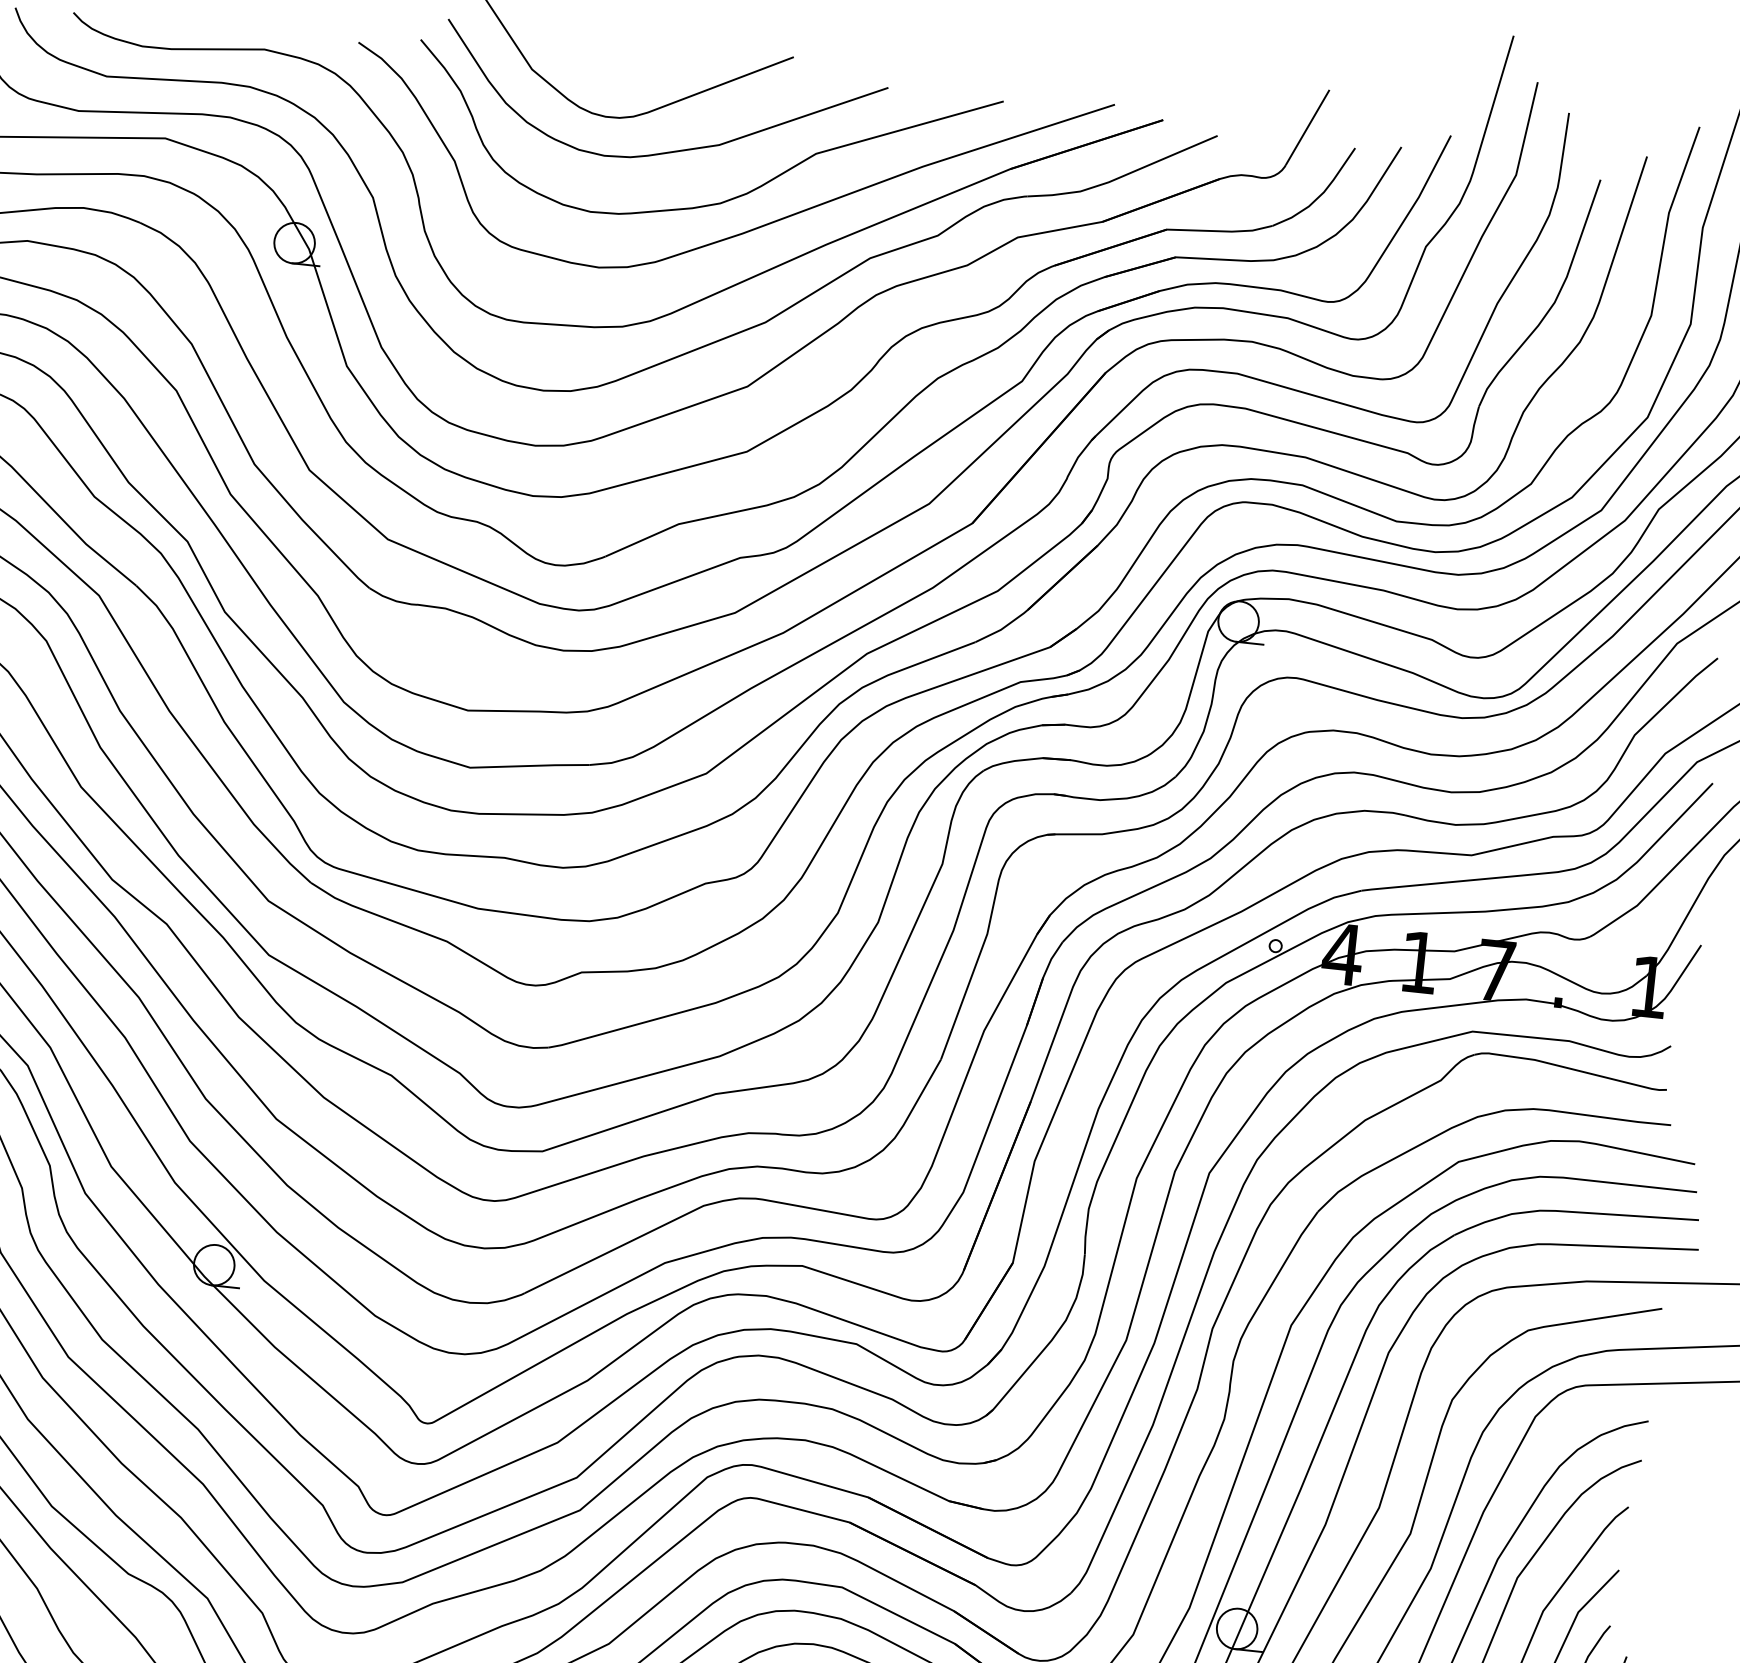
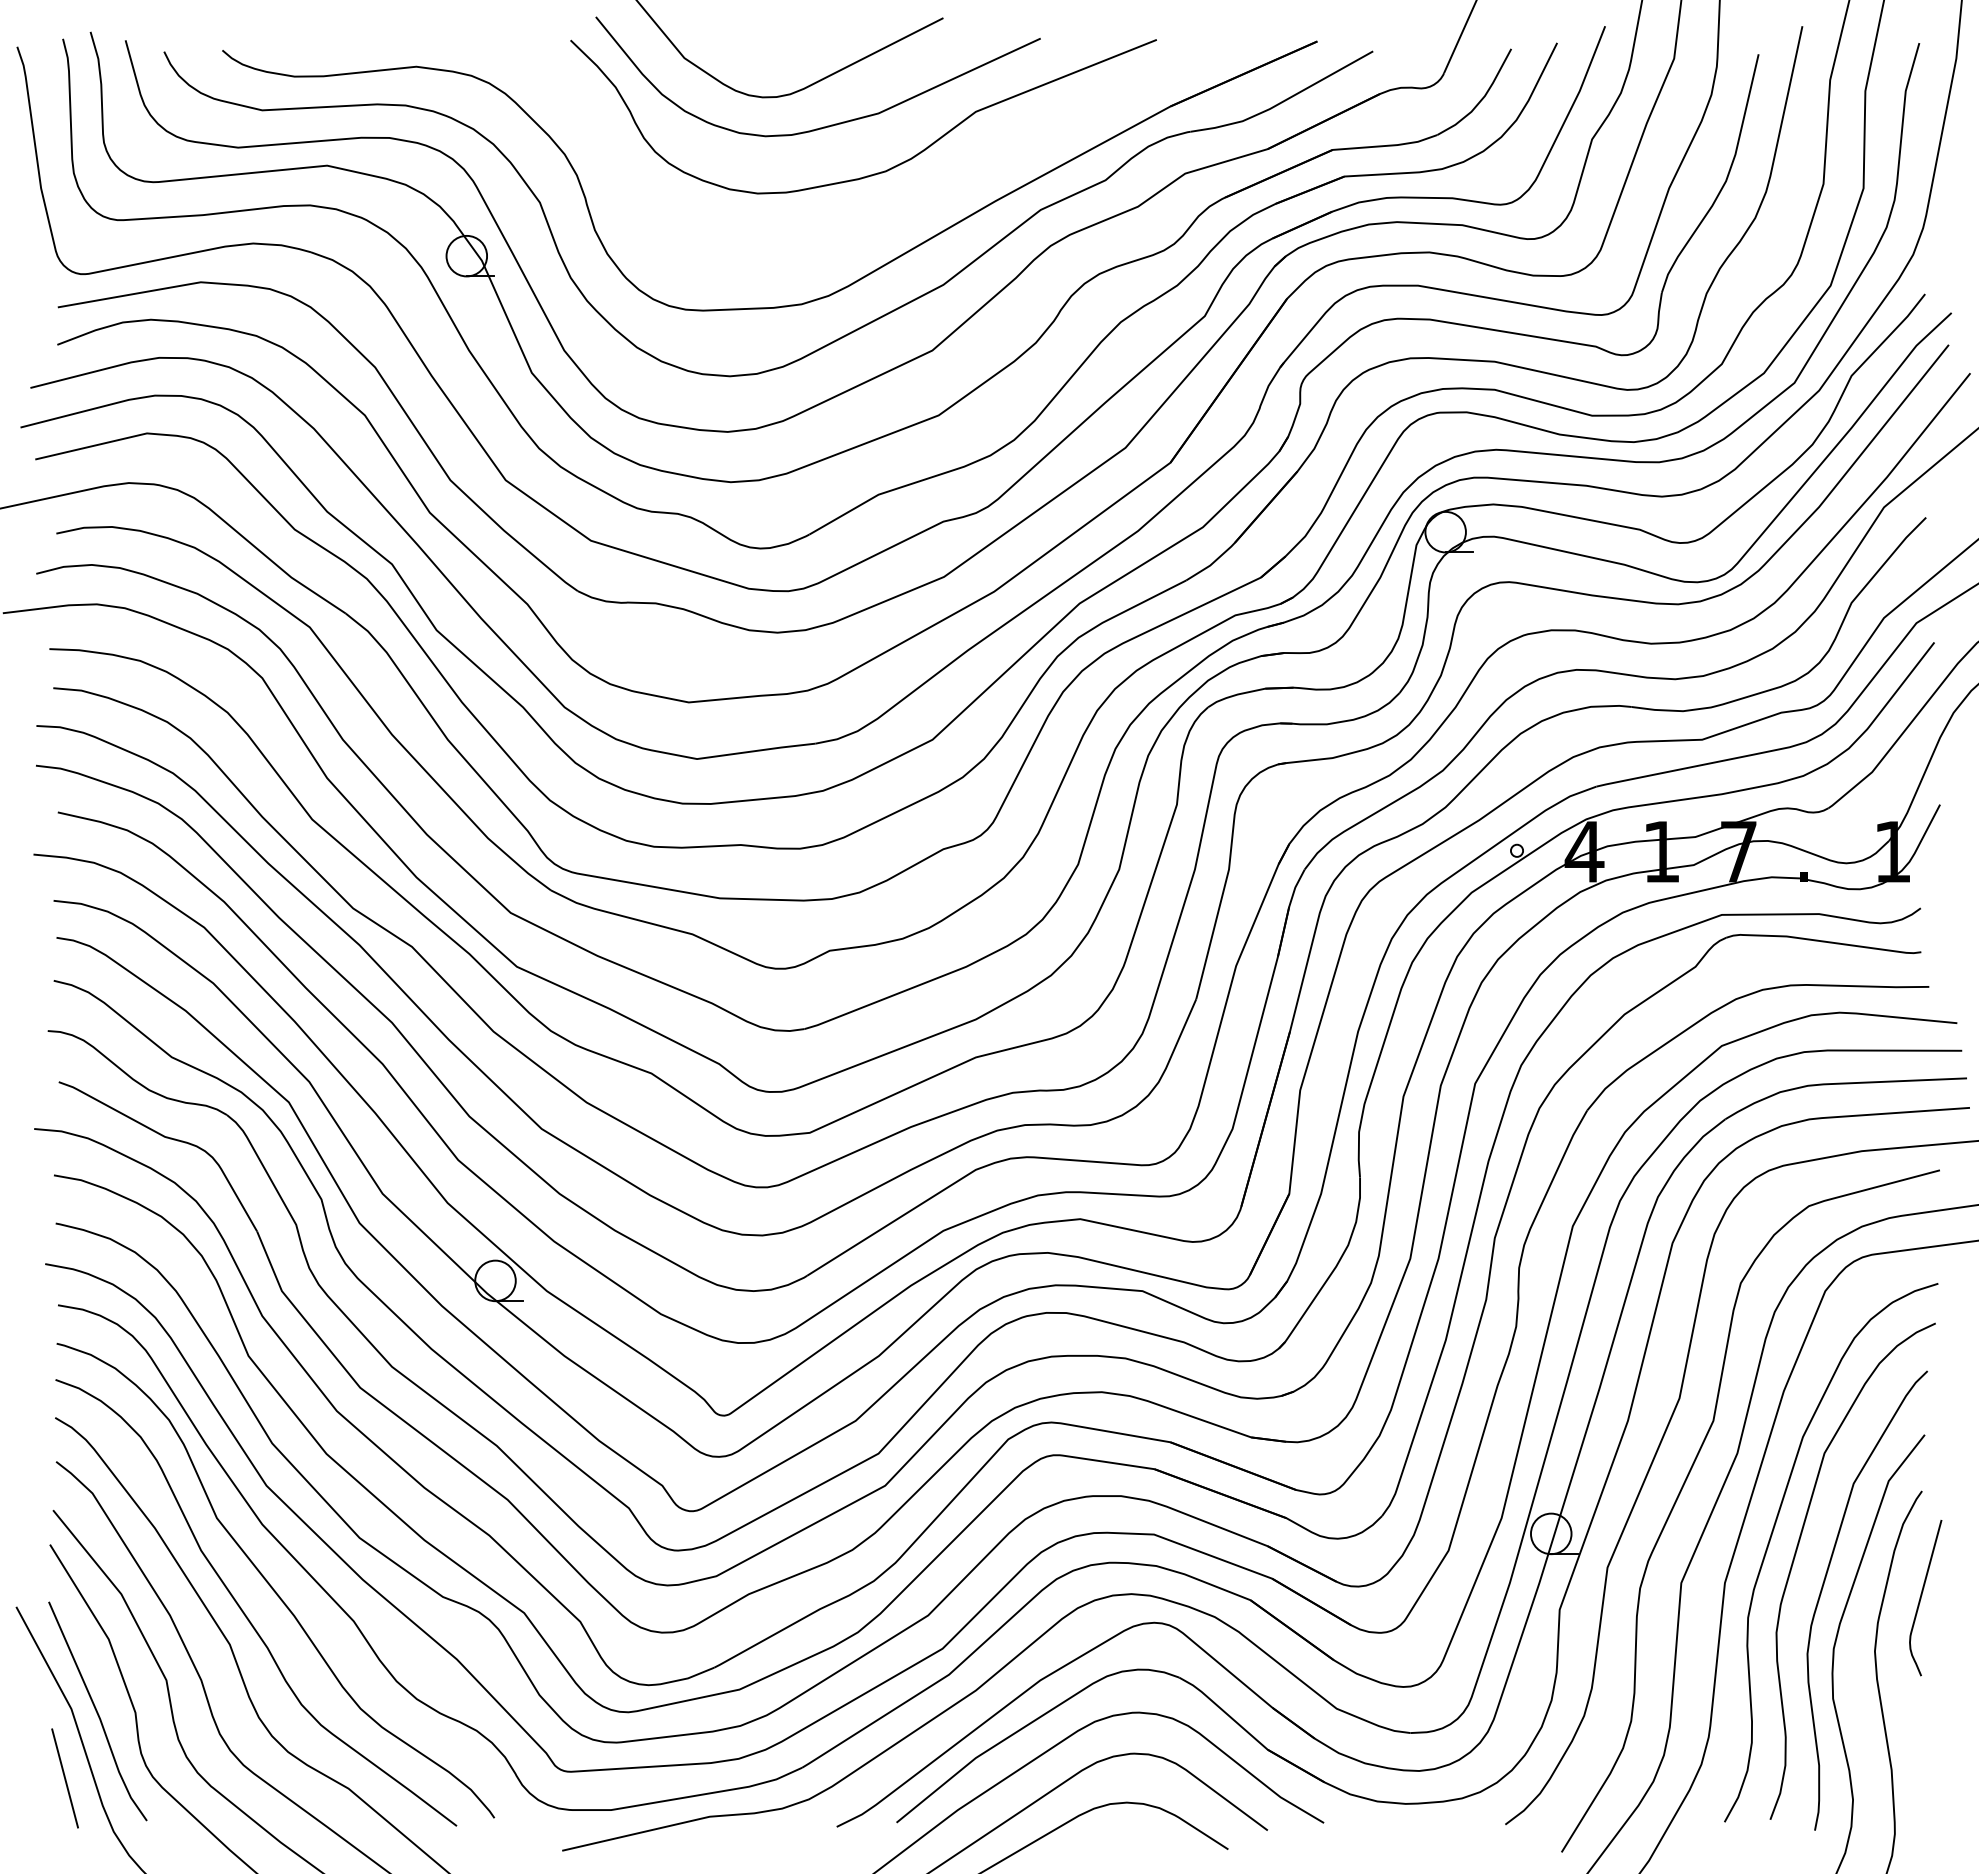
curve: (747, 230) -> (915, 195), removed

